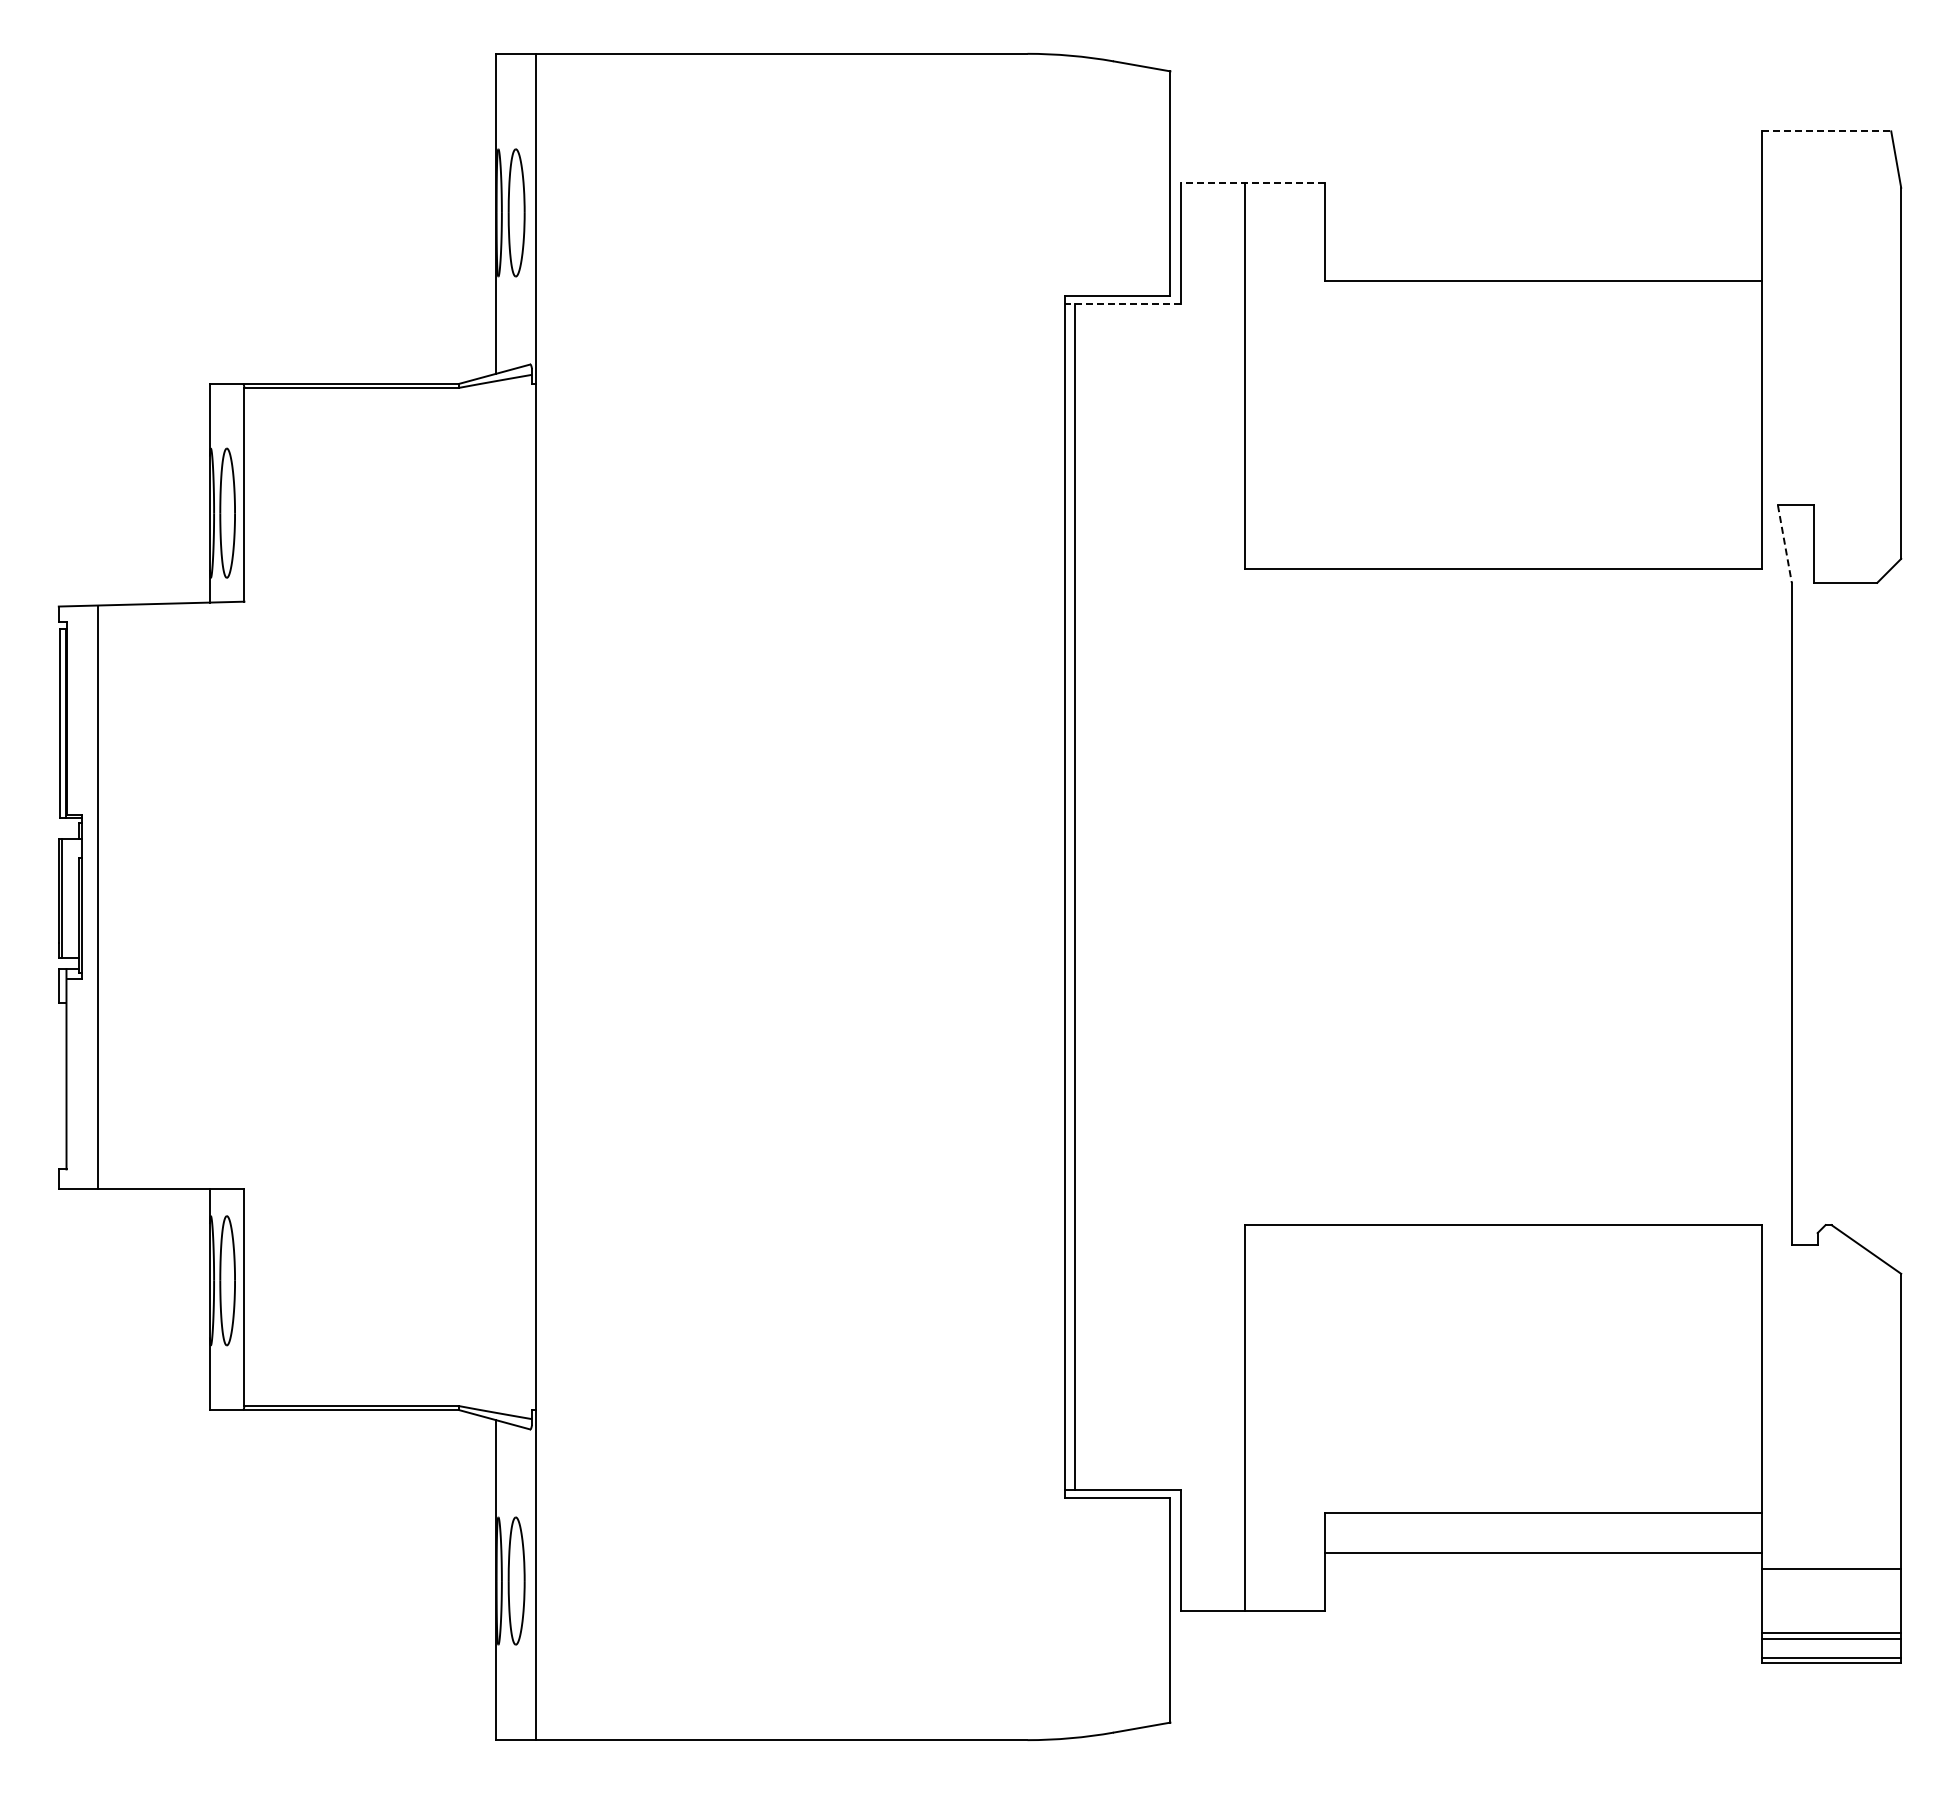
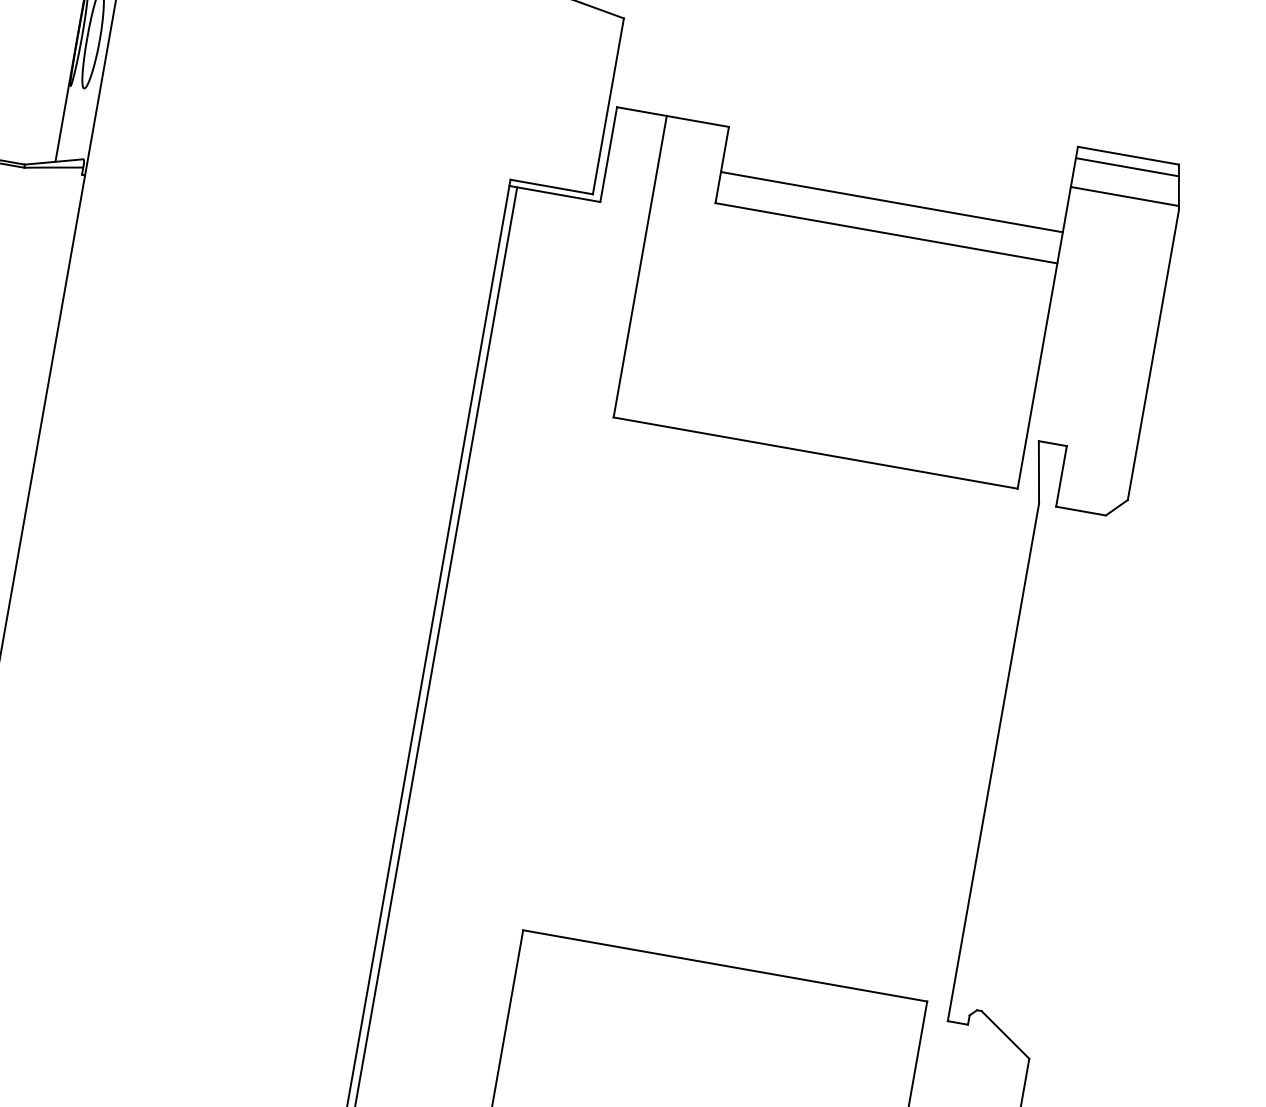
line: (1826, 131) -> (1128, 155), dashed -> solid
line: (1827, 145) -> (1127, 166), added
line: (1831, 182) -> (1125, 196), added
line: (1252, 183) -> (672, 117), dashed -> solid
line: (1543, 240) -> (892, 201), added
line: (1122, 304) -> (554, 193), dashed -> solid
line: (1784, 544) -> (1038, 472), dashed -> solid

